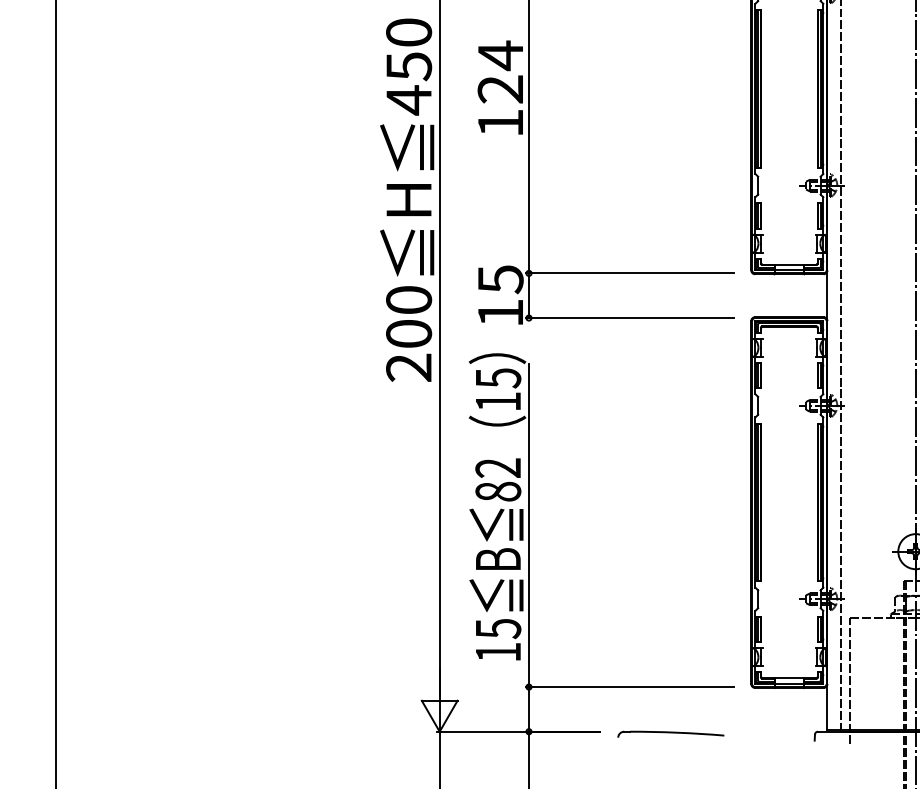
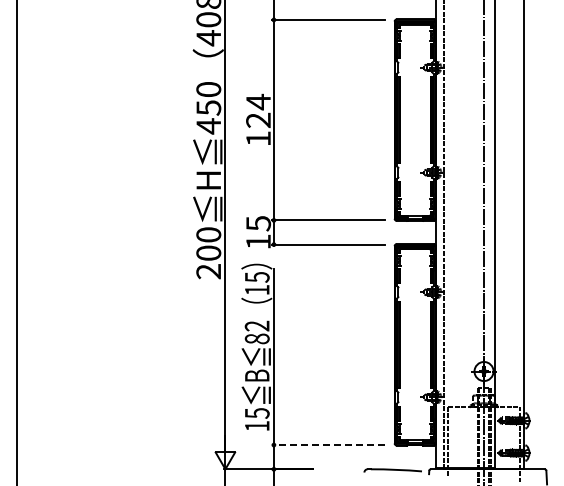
line: (629, 687) -> (328, 445), solid -> dashed
part: (669, 733) -> (392, 470), moved

